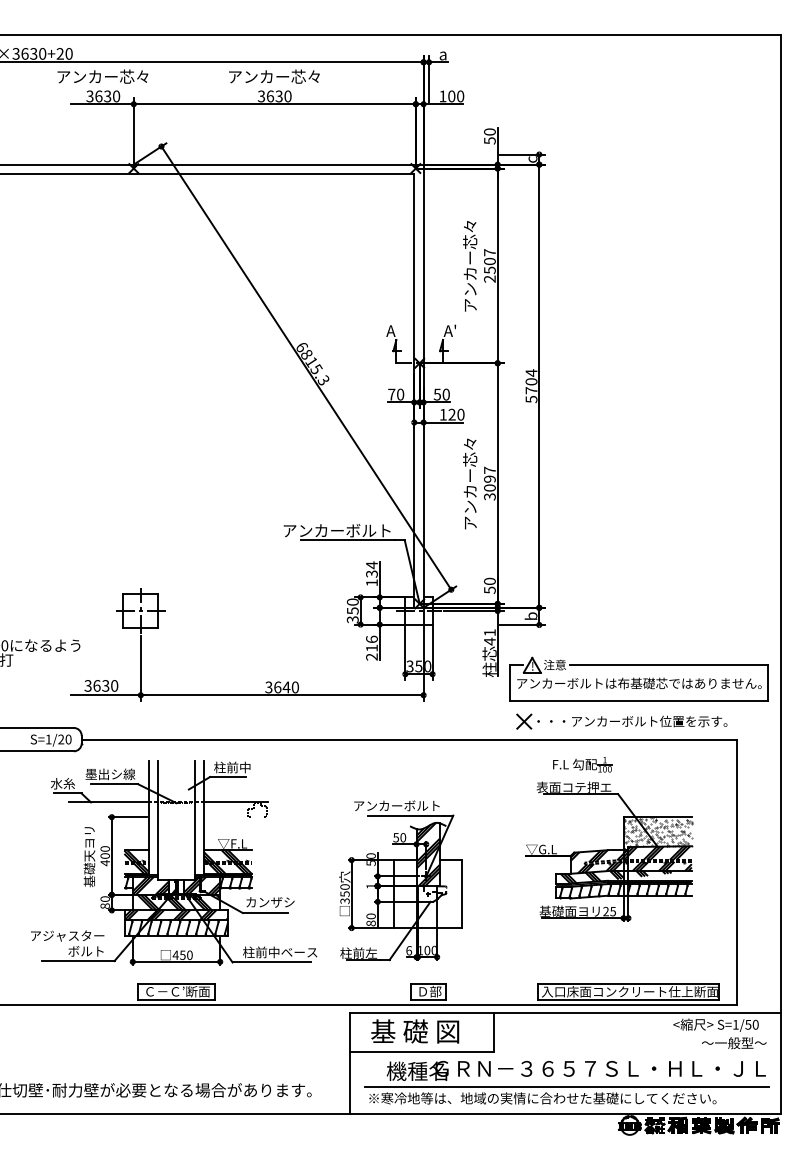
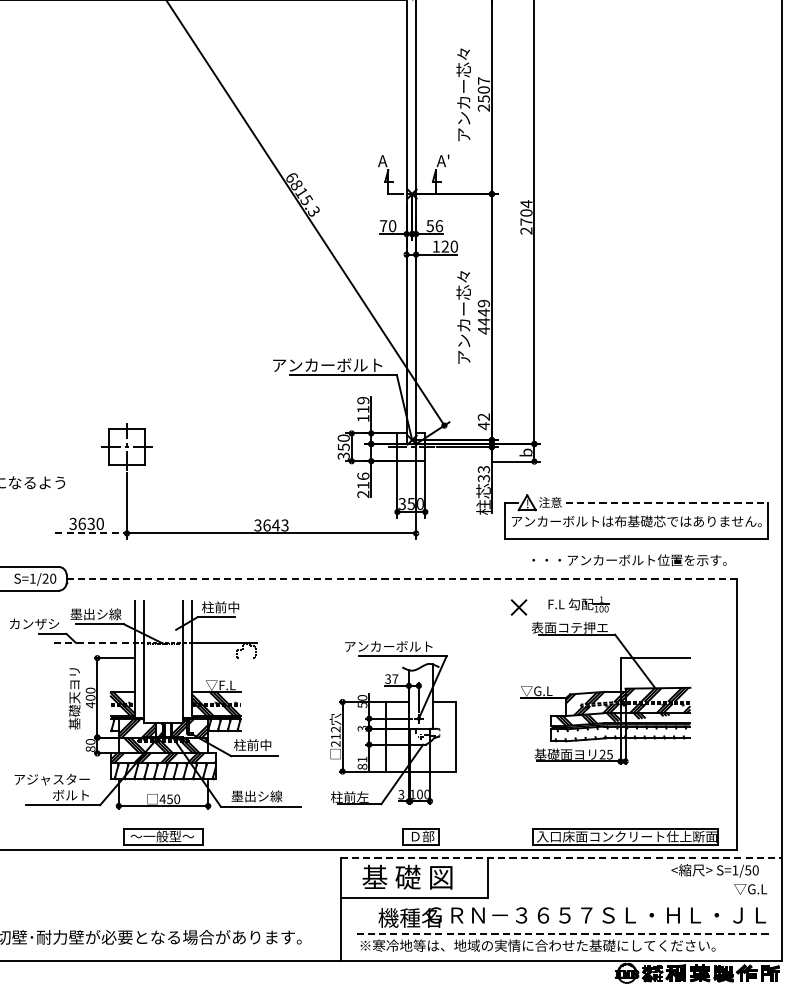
text: (445, 394) -> (438, 225), 50 -> 56
text: (531, 399) -> (526, 231), 5704 -> 2704
text: (489, 483) -> (483, 316), 3097 -> 4449
text: (371, 569) -> (362, 404), 134 -> 119
text: (489, 585) -> (483, 421), 50 -> 42
text: (489, 637) -> (483, 474), 41 -> 33
line: (669, 665) -> (667, 503), solid -> dashed
text: (294, 687) -> (284, 525), 3640 -> 3643
line: (108, 695) -> (93, 533), solid -> dashed
part: (524, 721) -> (519, 607), moved
line: (409, 739) -> (401, 578), solid -> dashed
text: (50, 783) -> (34, 623), 水糸 -> カンザシ
line: (109, 802) -> (94, 643), solid -> dashed
hatch: (657, 832) -> (655, 673), removed
text: (399, 837) -> (391, 678), 50 -> 37
hatch: (427, 854) -> (420, 696), removed
text: (370, 886) -> (361, 728), 1 -> 3
hatch: (623, 891) -> (620, 734), removed
text: (344, 894) -> (335, 737), 350 -> 212
text: (269, 901) -> (258, 744), カンザシ -> 柱前中
text: (370, 916) -> (361, 759), 80 -> 81
text: (409, 950) -> (401, 794), 6 -> 3
text: (280, 952) -> (269, 796), 柱前中ベース -> 墨出シ線
text: (176, 991) -> (163, 836), Ｃ－Ｃ’断面 -> ～一般型～
line: (565, 1012) -> (561, 857), solid -> dashed
text: (734, 1043) -> (733, 889), ～一般型～ -> ▽G.L
line: (567, 1086) -> (563, 933), solid -> dashed

